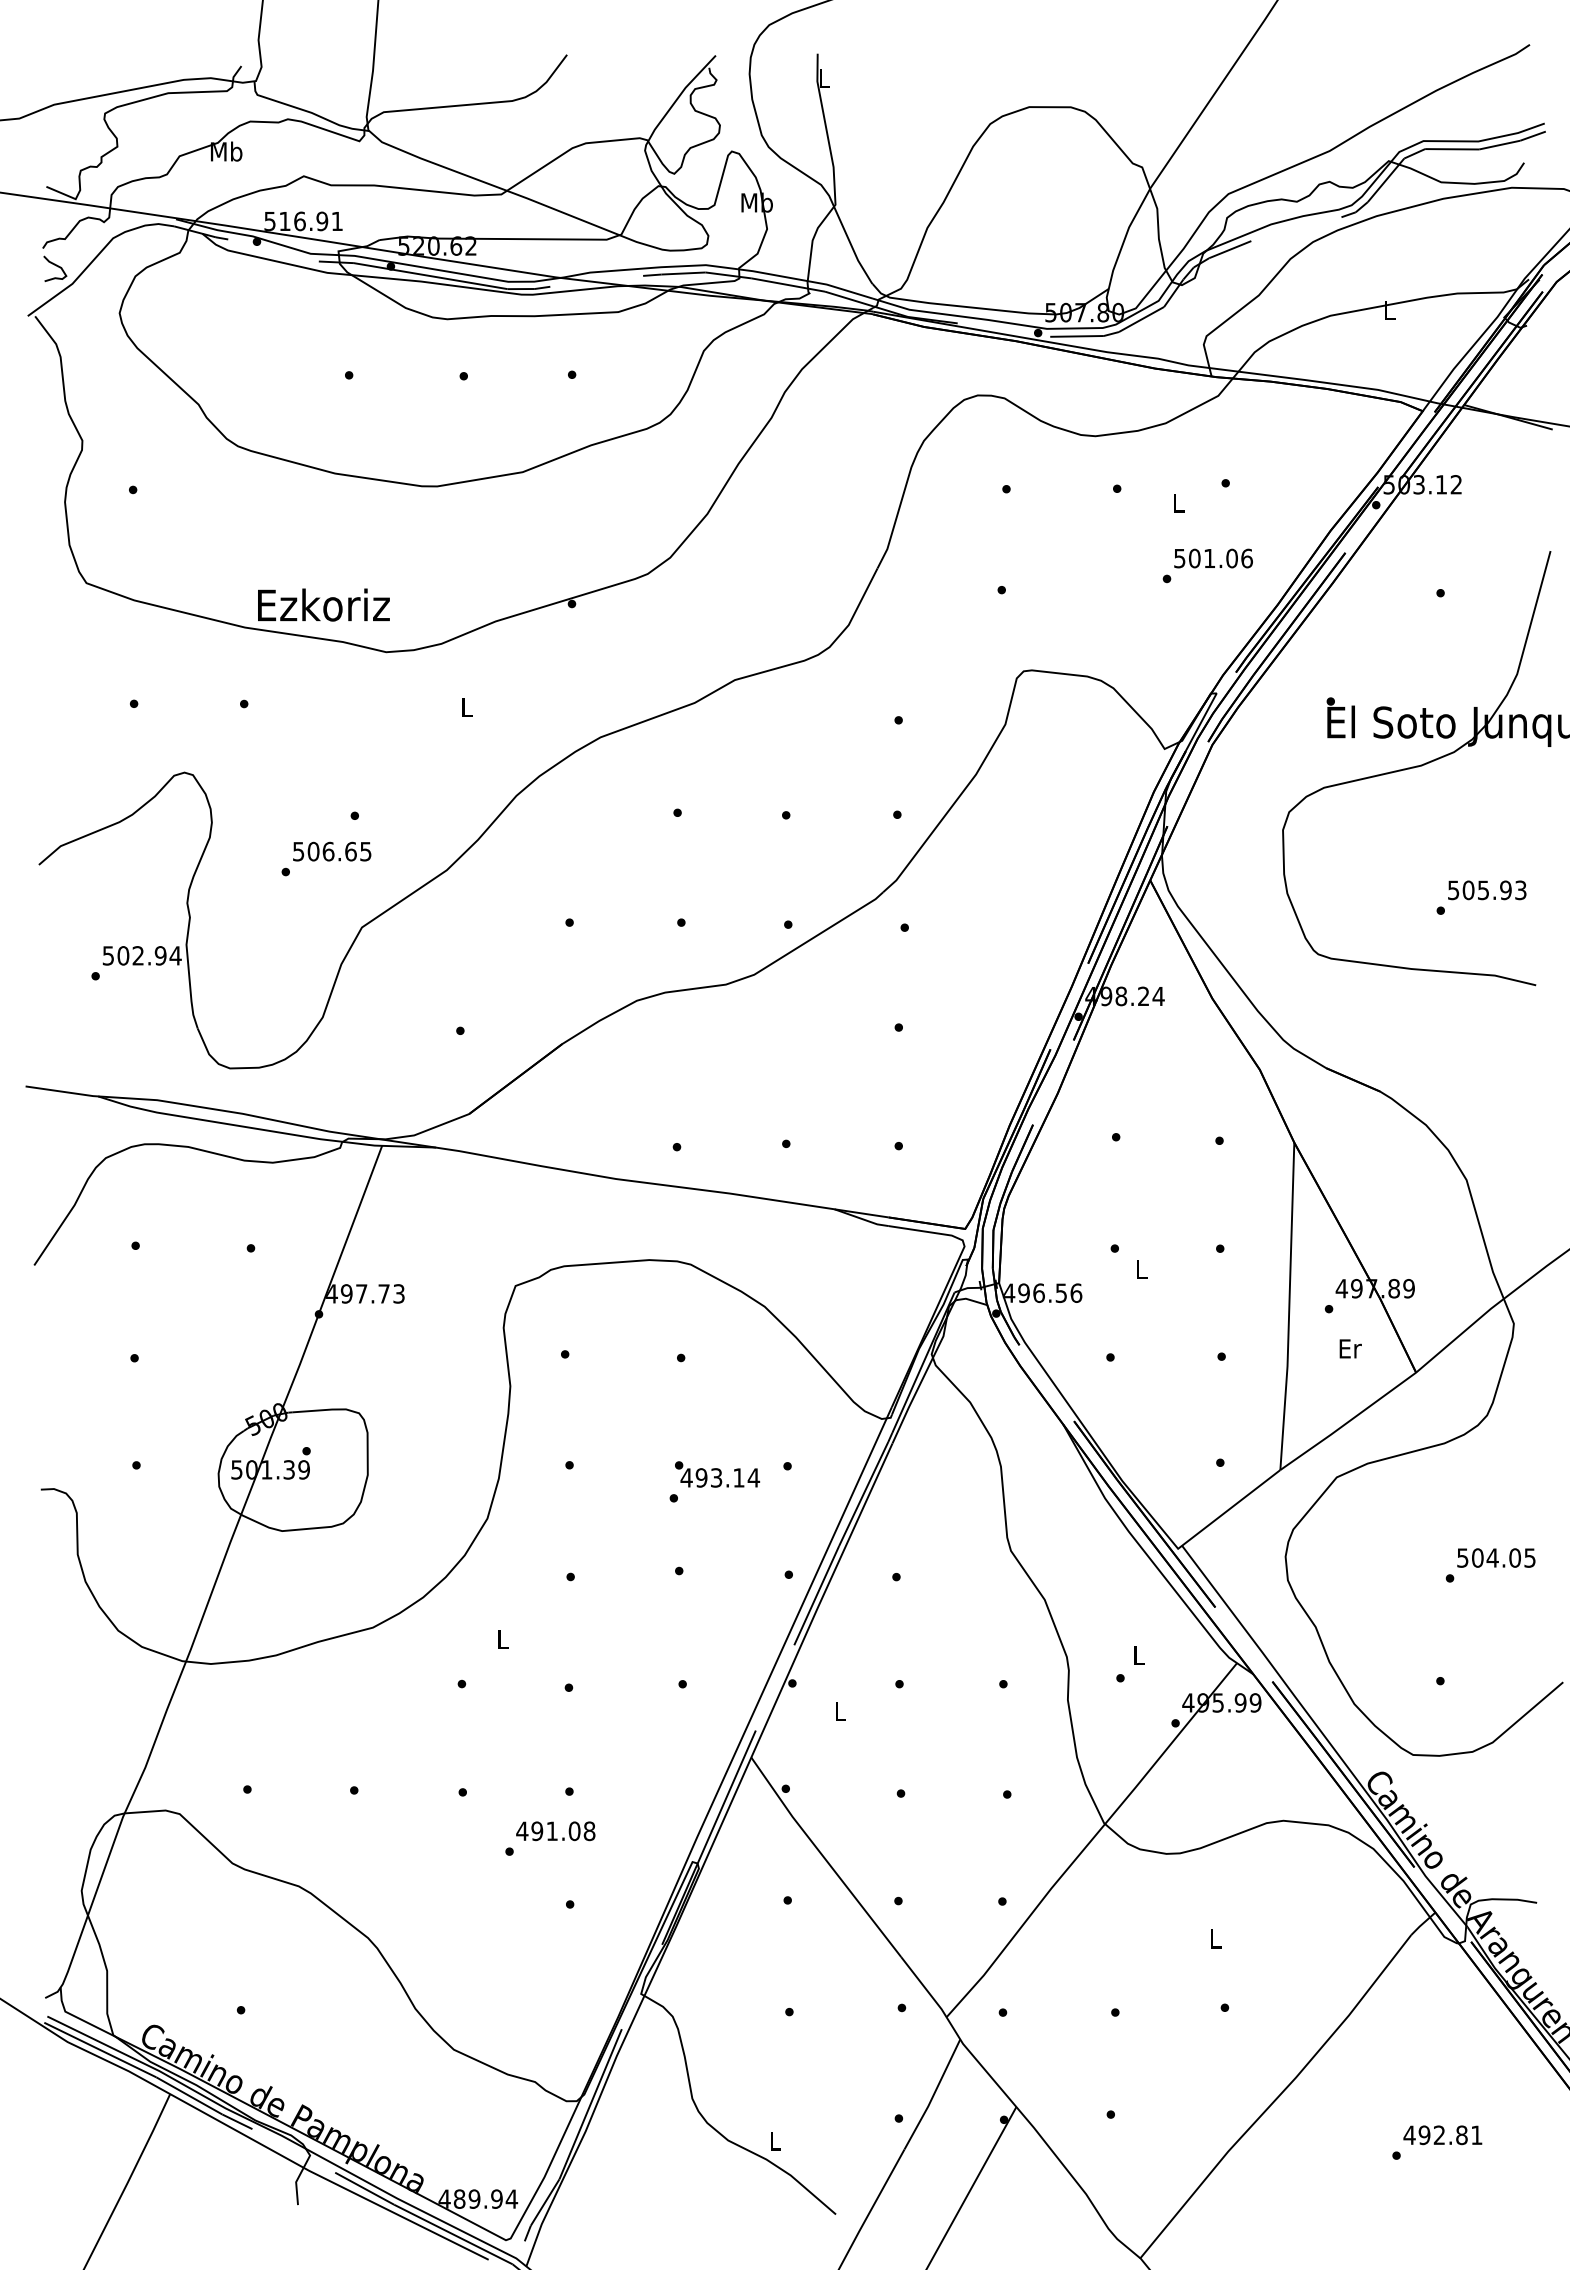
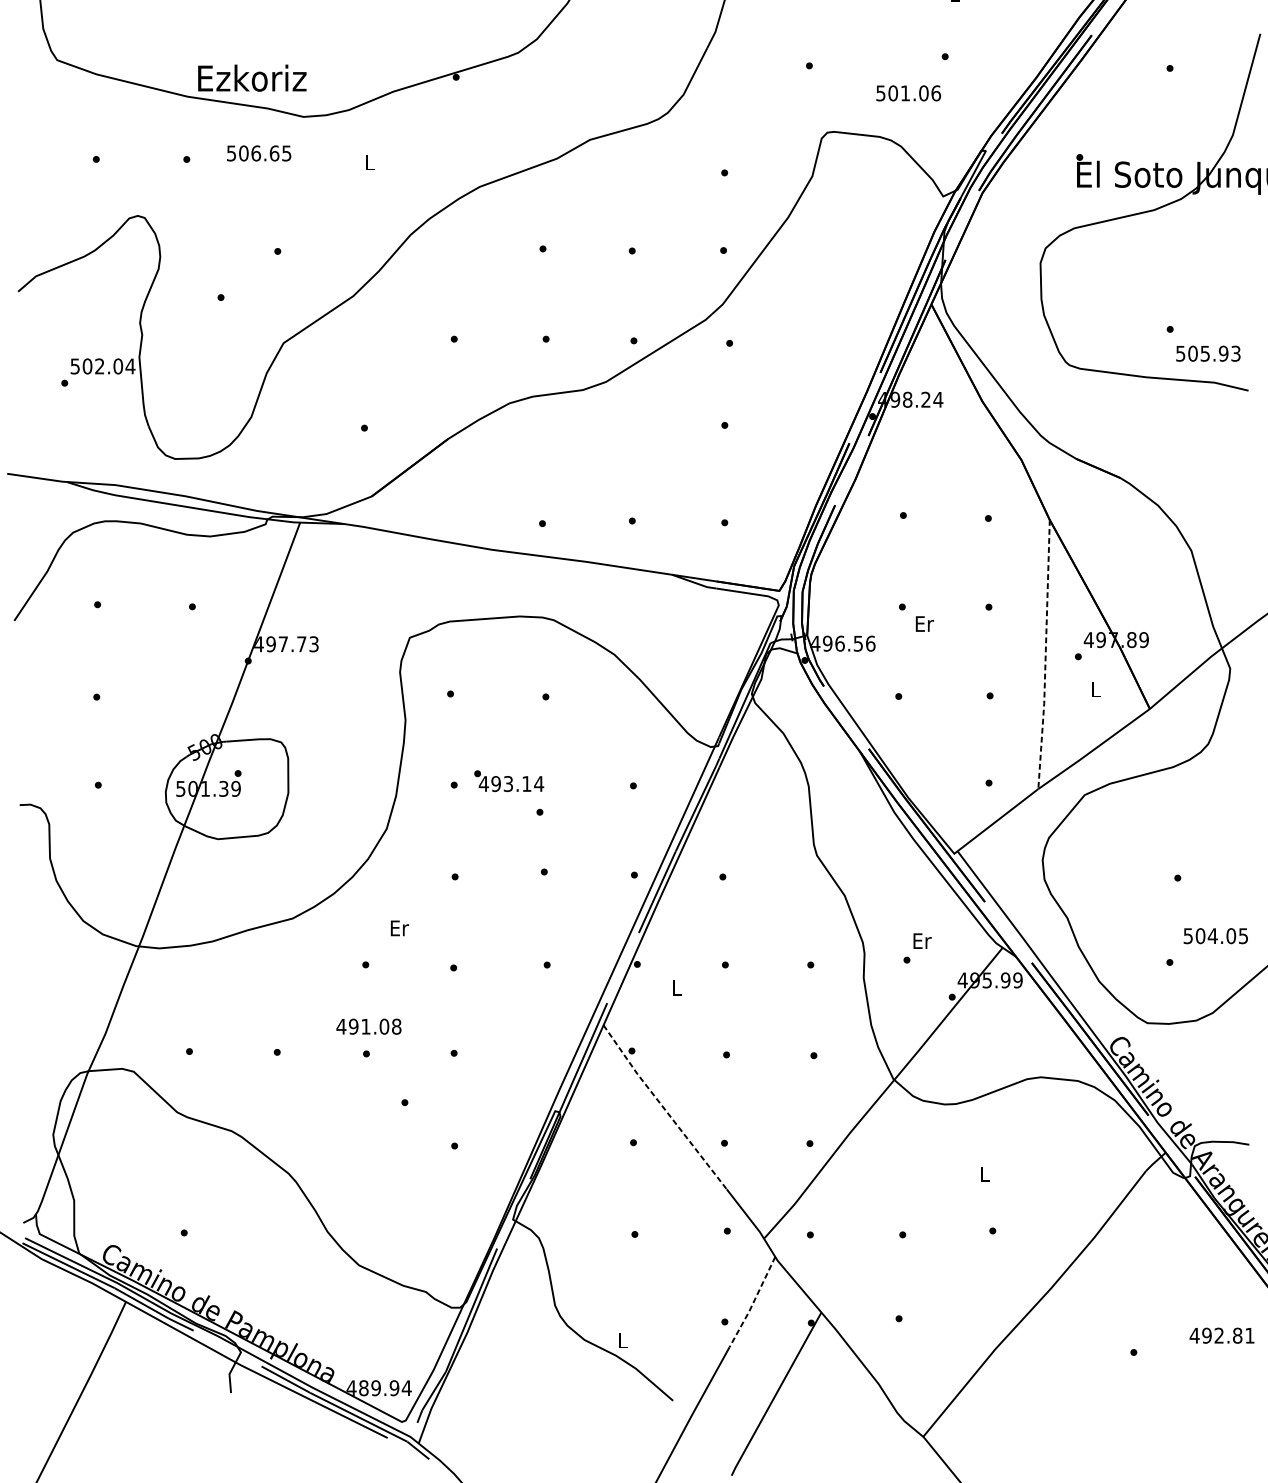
text: (1213, 558) -> (908, 93), moved
text: (332, 851) -> (259, 153), moved
text: (1487, 890) -> (1208, 353), moved
text: (160, 955) -> (118, 366), 502.94 -> 502.04
text: (1142, 1268) -> (925, 623), L -> Er
line: (1289, 1307) -> (1045, 655), solid -> dashed
text: (1350, 1348) -> (1095, 689), Er -> L
text: (717, 1474) -> (509, 781), moved
text: (1496, 1557) -> (1215, 935), moved
text: (503, 1639) -> (399, 928), L -> Er
text: (1139, 1654) -> (922, 940), L -> Er
text: (555, 1831) -> (368, 1026), moved
line: (824, 1857) -> (663, 1107), solid -> dashed
line: (933, 2095) -> (753, 1303), solid -> dashed
text: (1442, 2135) -> (1221, 1335), moved

